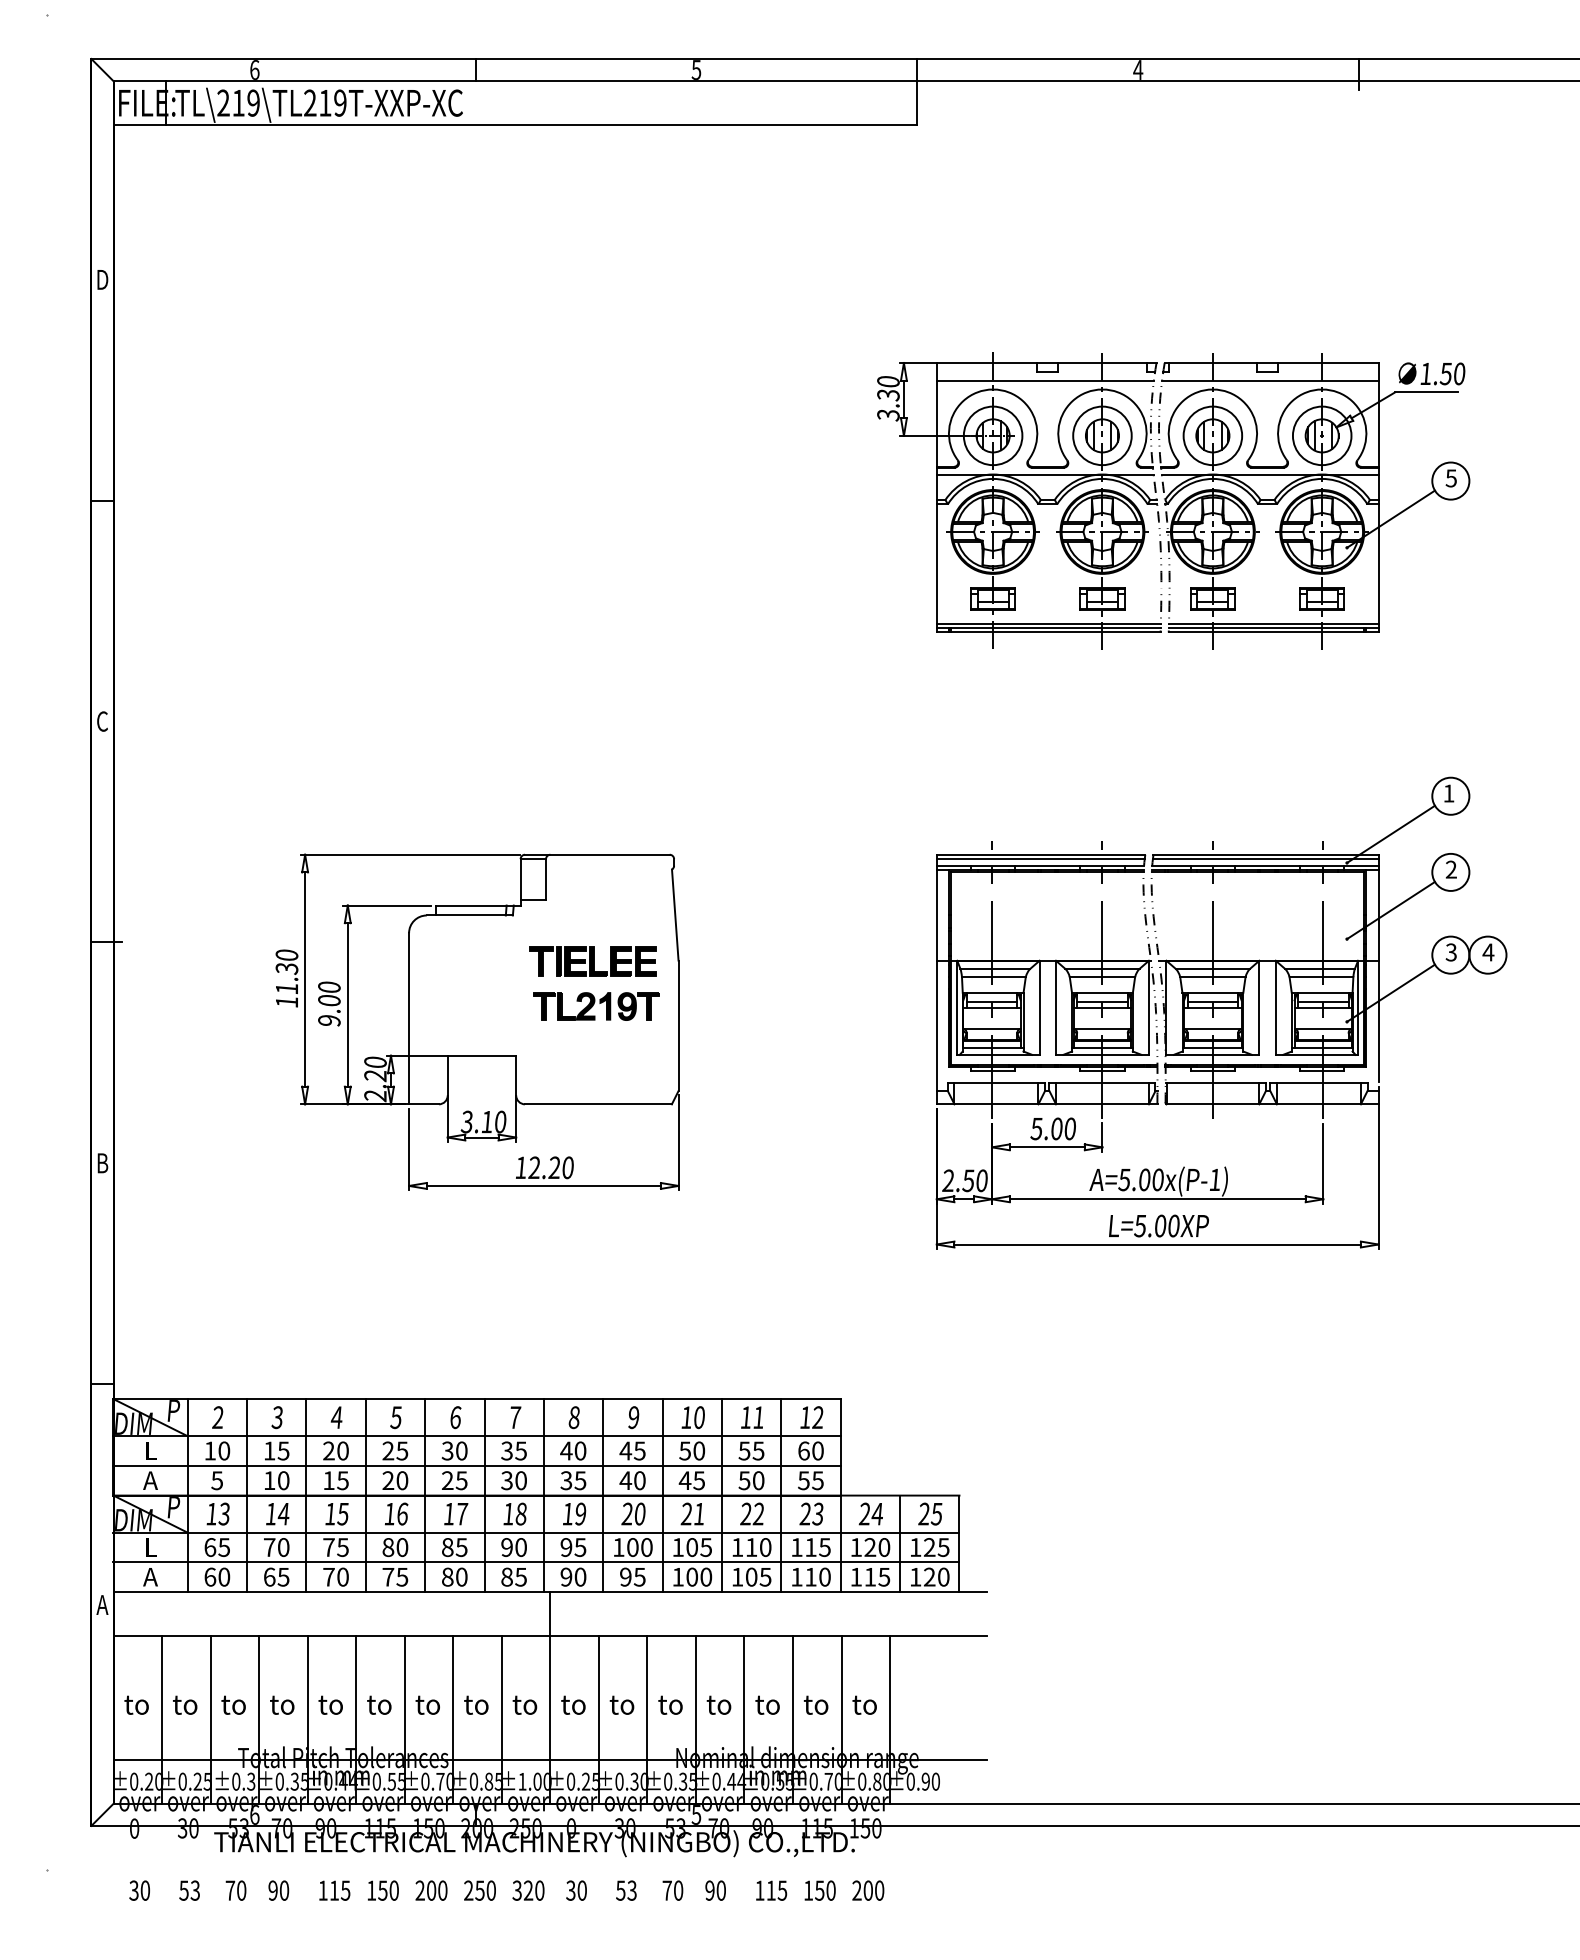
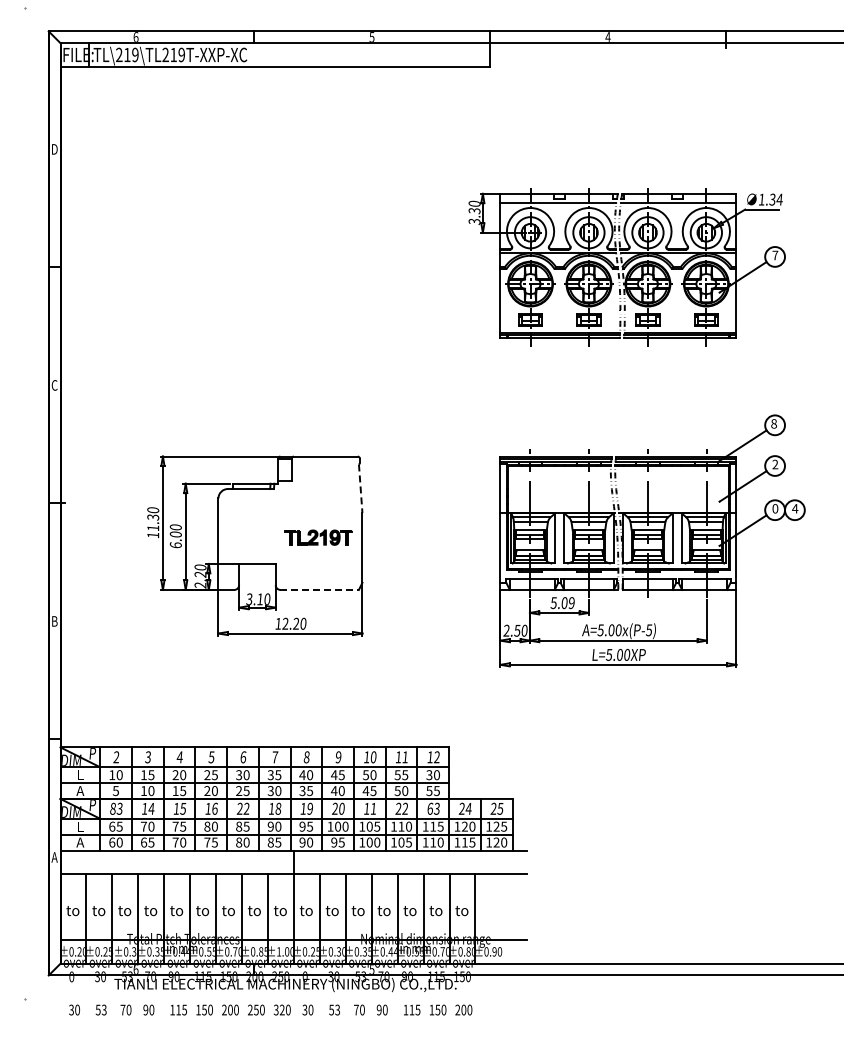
text: (1453, 373) -> (776, 199), 1.50 -> 1.34
text: (1451, 478) -> (775, 255), 5 -> 7
text: (1449, 792) -> (774, 423), 1 -> 8
line: (674, 916) -> (360, 489), solid -> dashed
text: (1451, 951) -> (775, 508), 3 -> 0
part: (592, 961) -> (316, 513), removed
text: (328, 1021) -> (175, 545), 9.00 -> 6.00
line: (600, 1103) -> (320, 589), solid -> dashed
text: (1069, 1129) -> (571, 603), 5.00 -> 5.09
text: (1213, 1180) -> (648, 630), A=5.00x(P-1) -> A=5.00x(P-5)
text: (804, 1451) -> (429, 775), 60 -> 30
text: (210, 1513) -> (112, 808), 13 -> 83
text: (454, 1513) -> (242, 808), 17 -> 22
text: (686, 1513) -> (366, 808), 21 -> 11
text: (805, 1513) -> (430, 808), 23 -> 63

